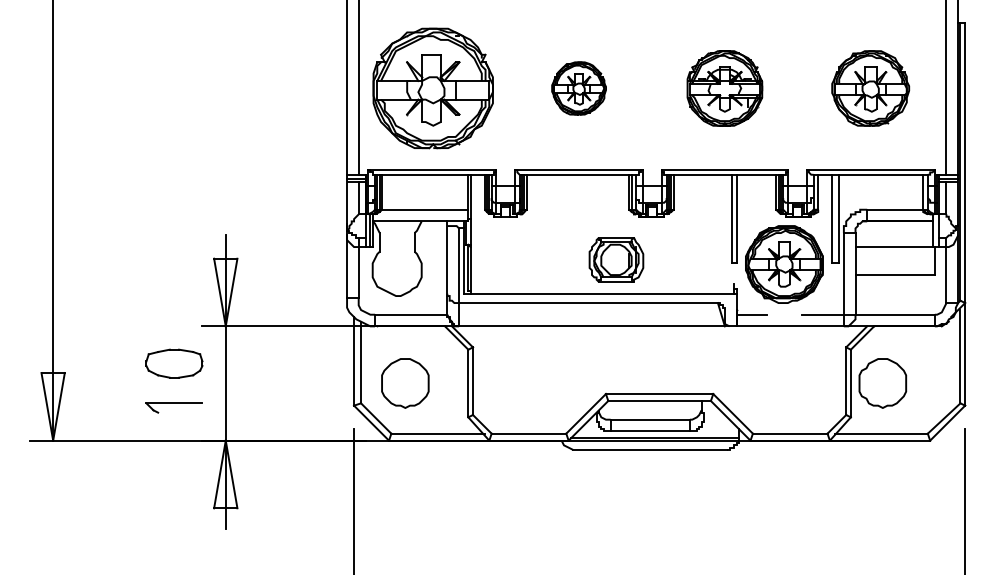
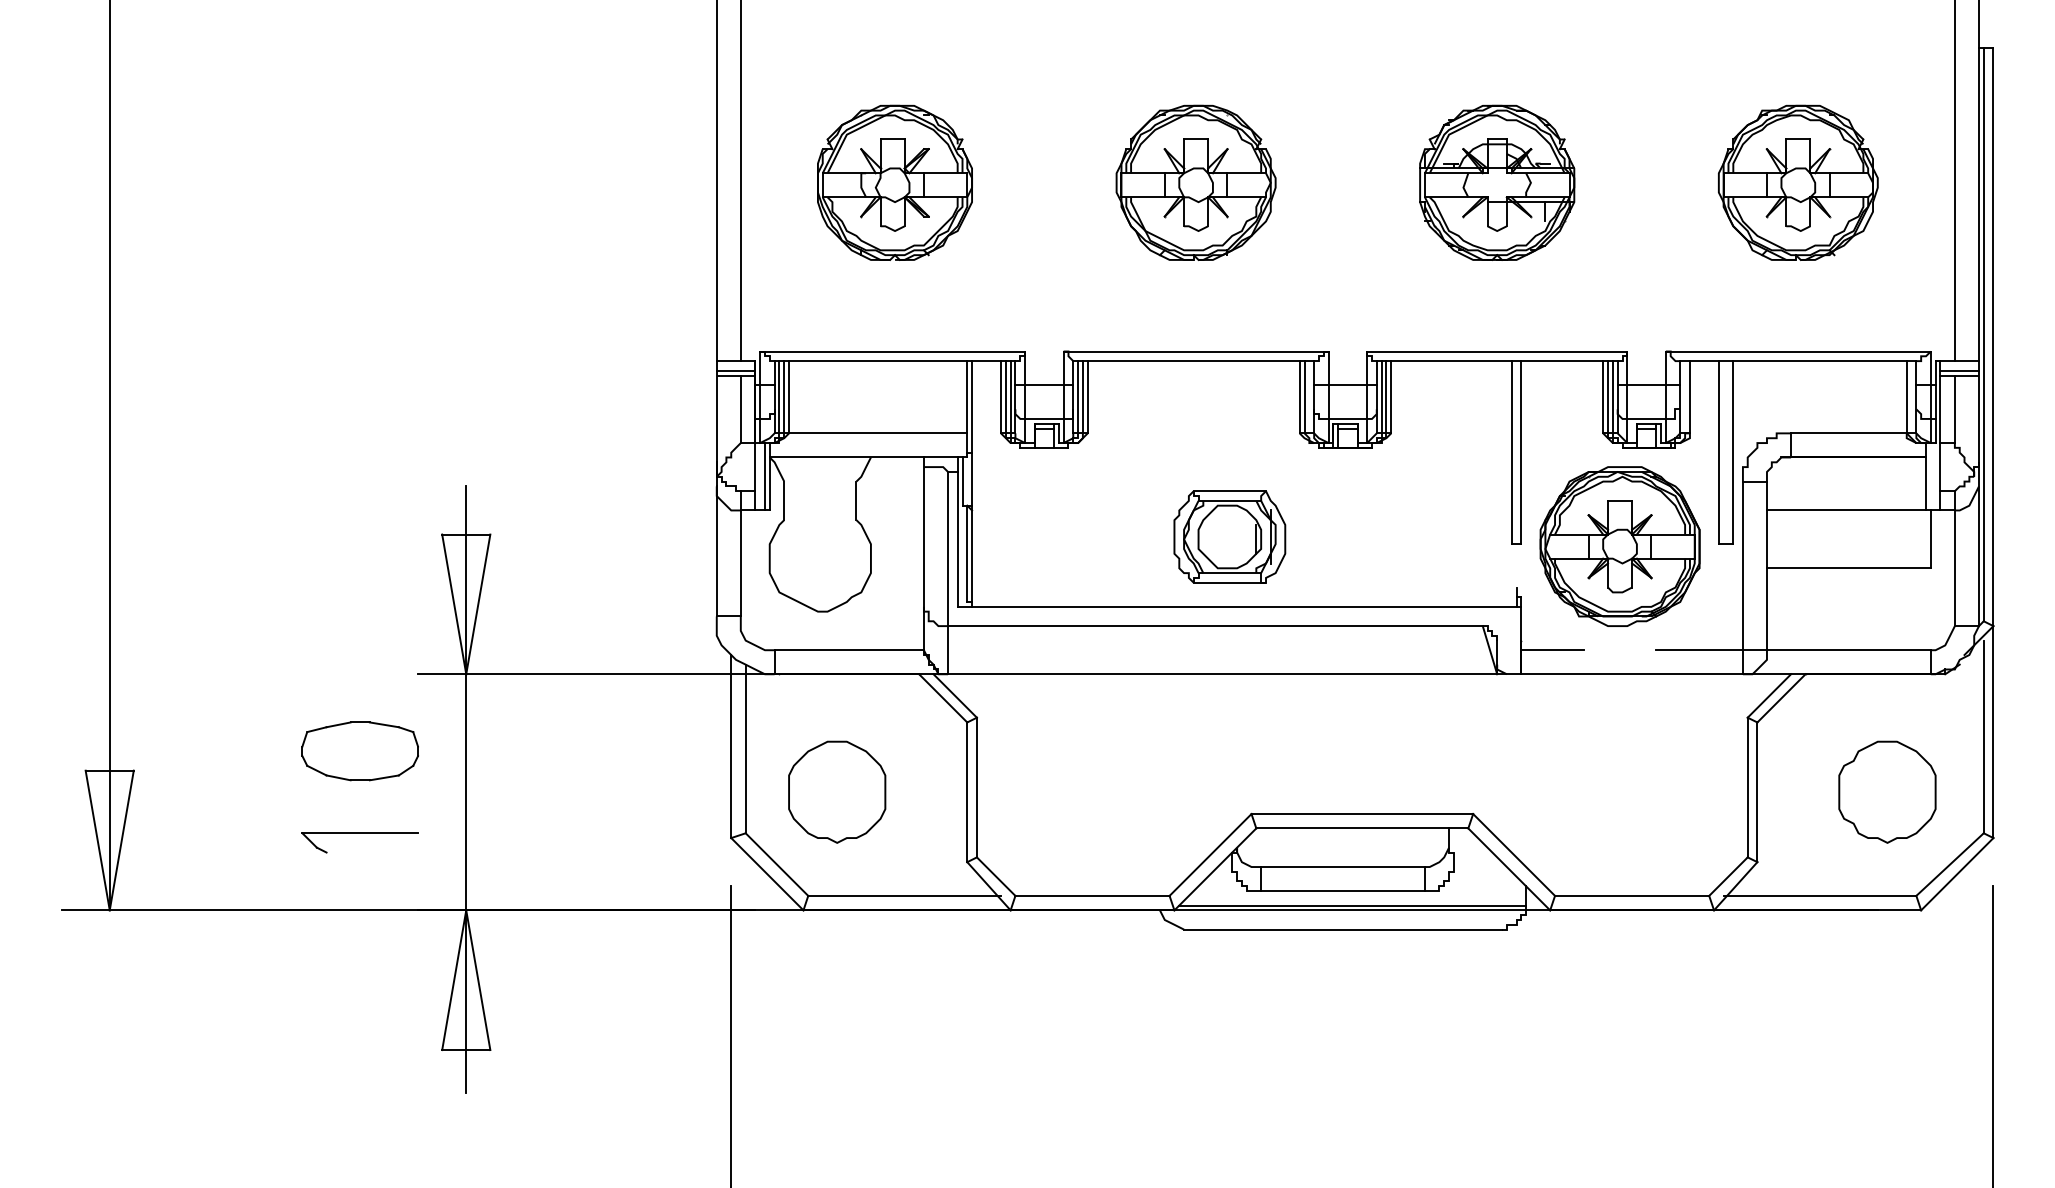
part: (433, 88) -> (895, 182), size x0.62
part: (578, 88) -> (1194, 182), size x1.43
part: (616, 259) -> (1229, 536), moved
part: (882, 383) -> (1886, 792), moved

